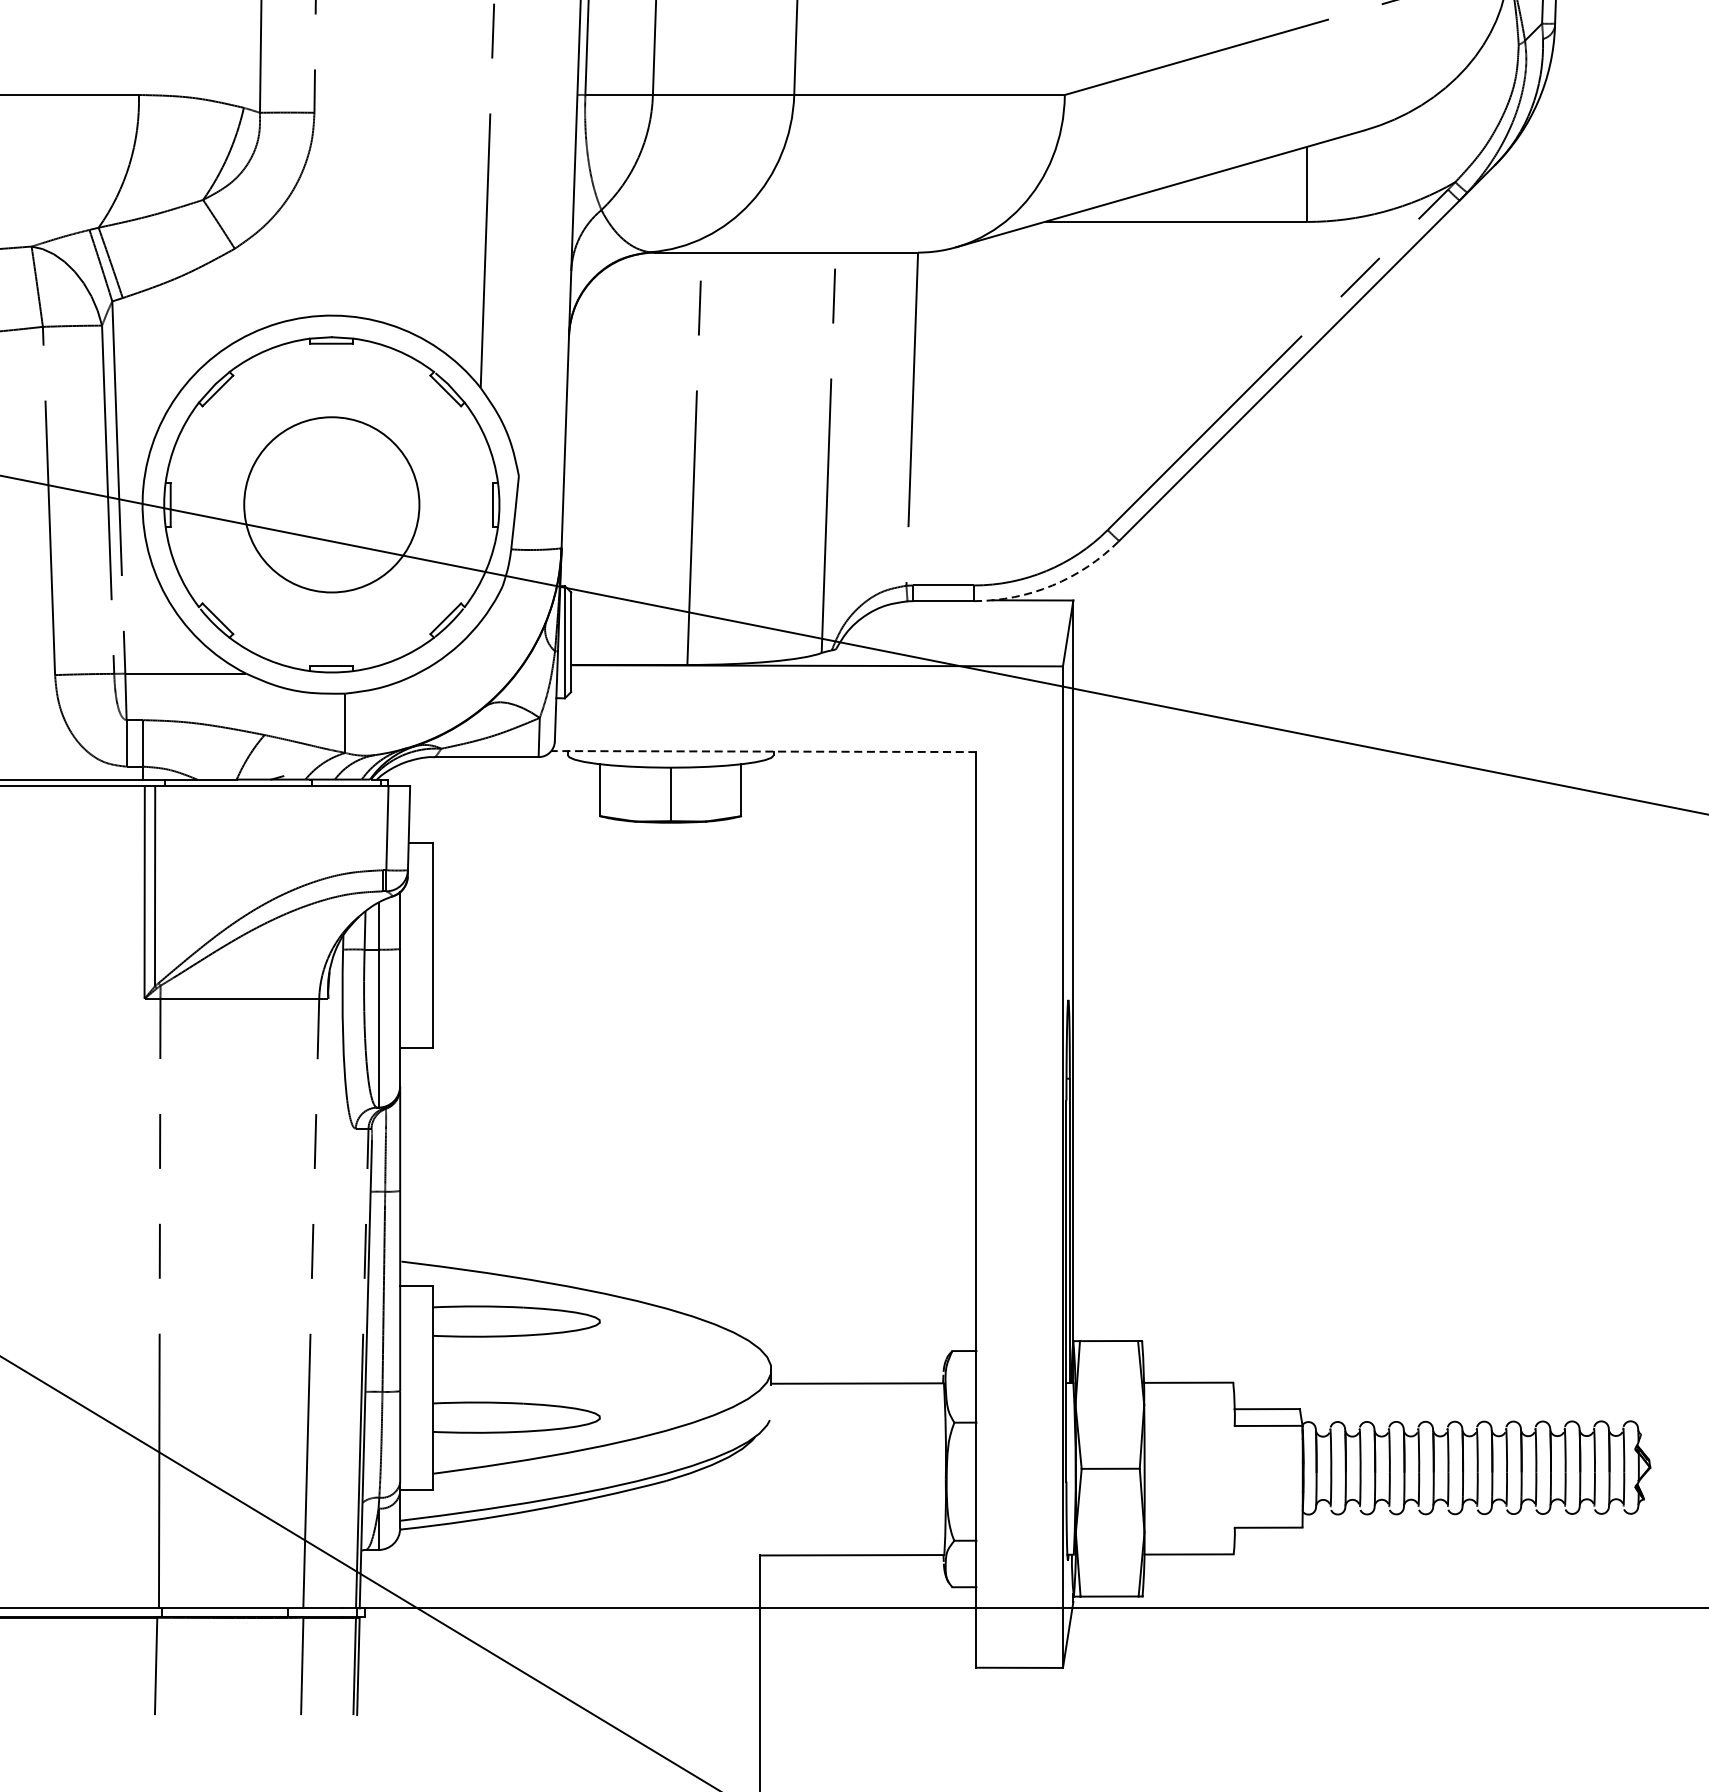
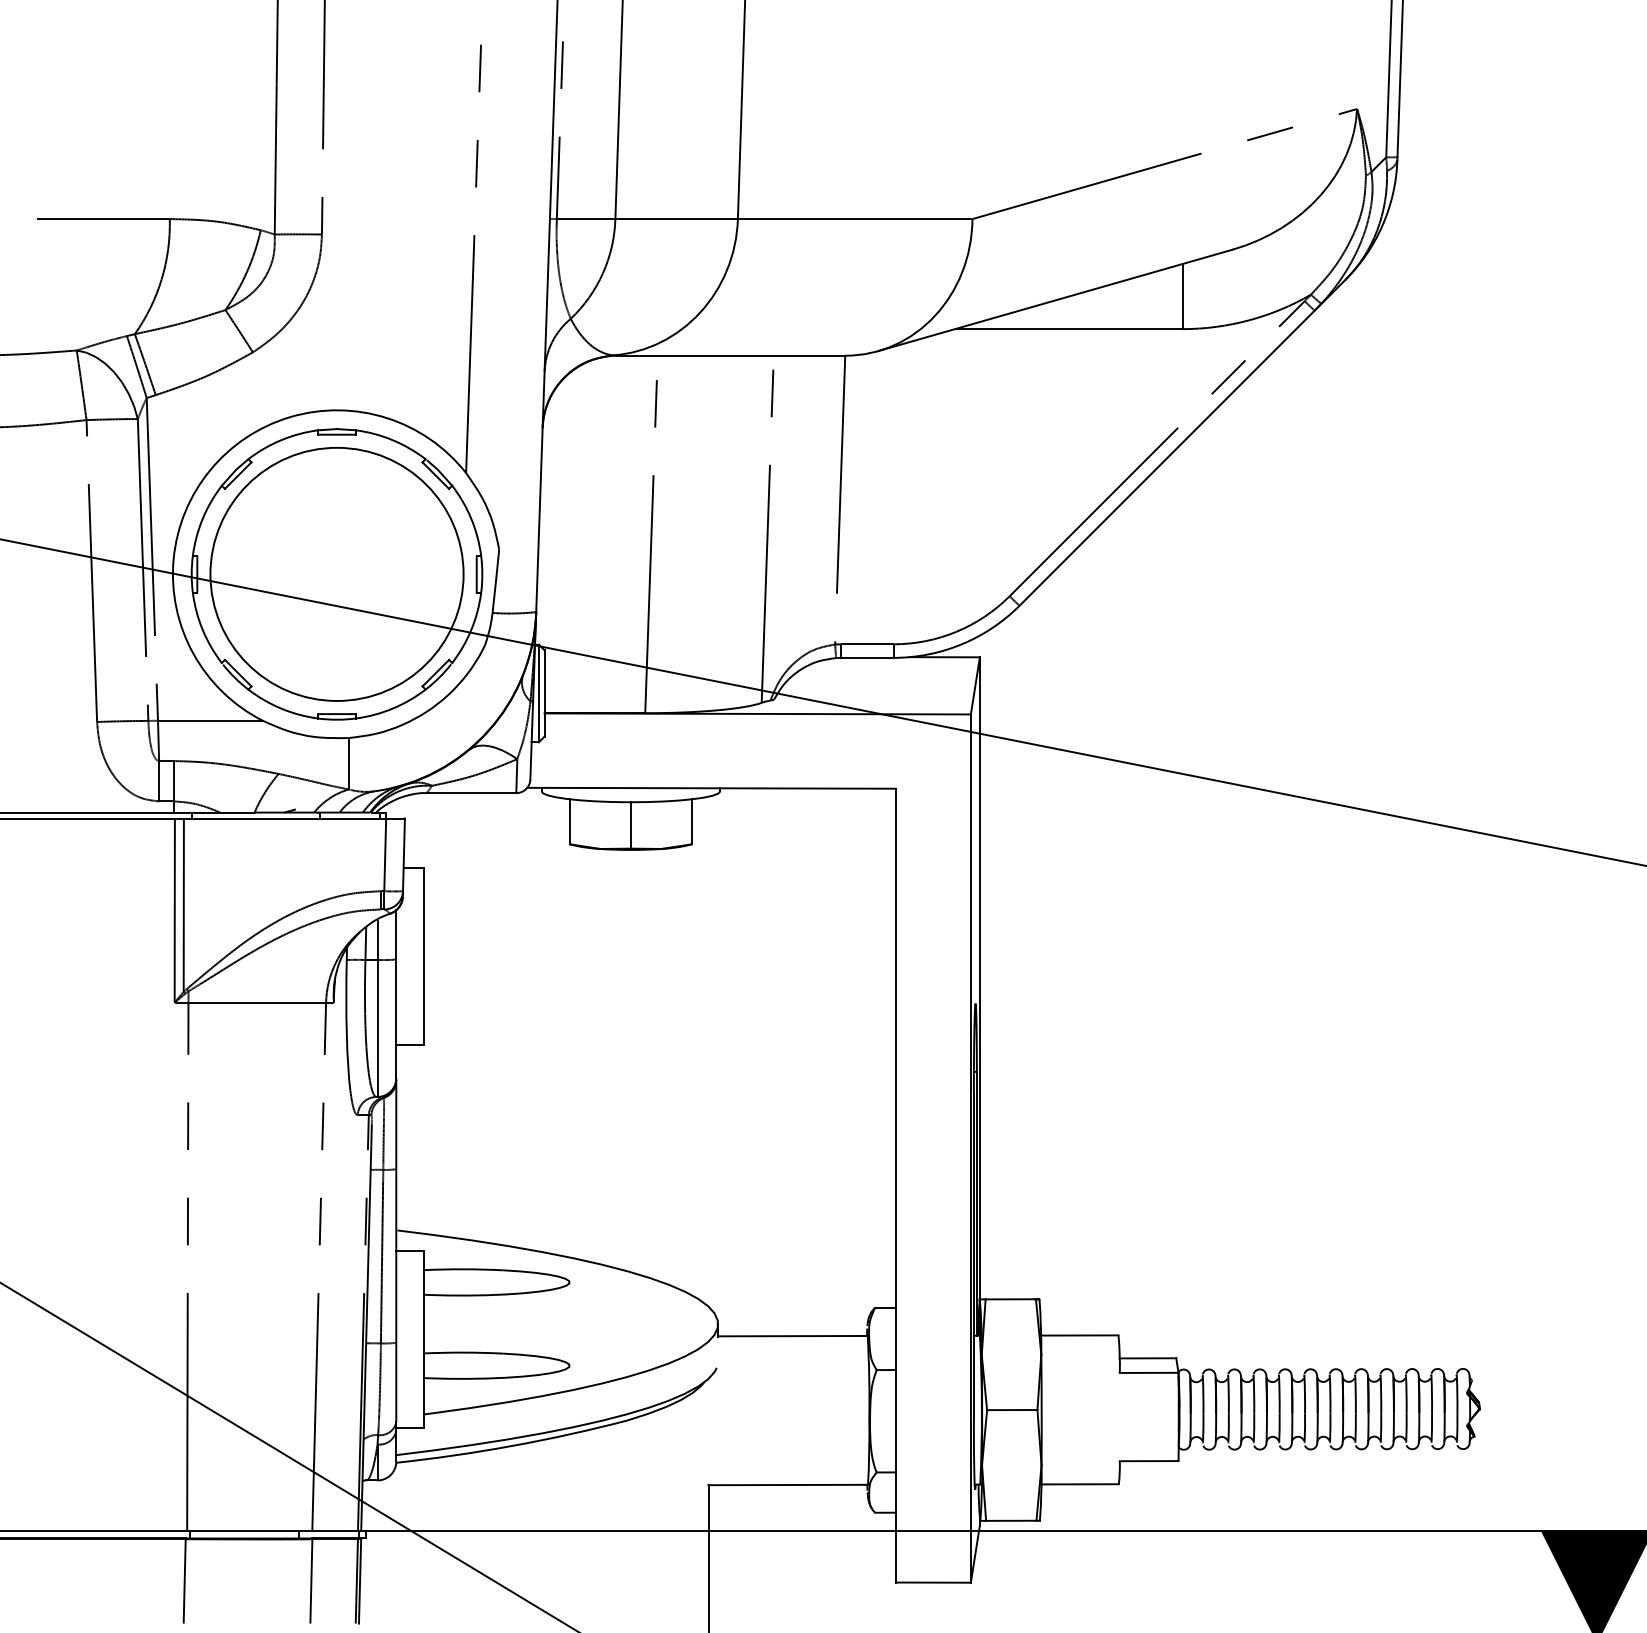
circle: (331, 503) -> (336, 573), size x1.67
arc: (1052, 585) -> (961, 644), dashed -> solid
line: (763, 751) -> (711, 788), dashed -> solid

